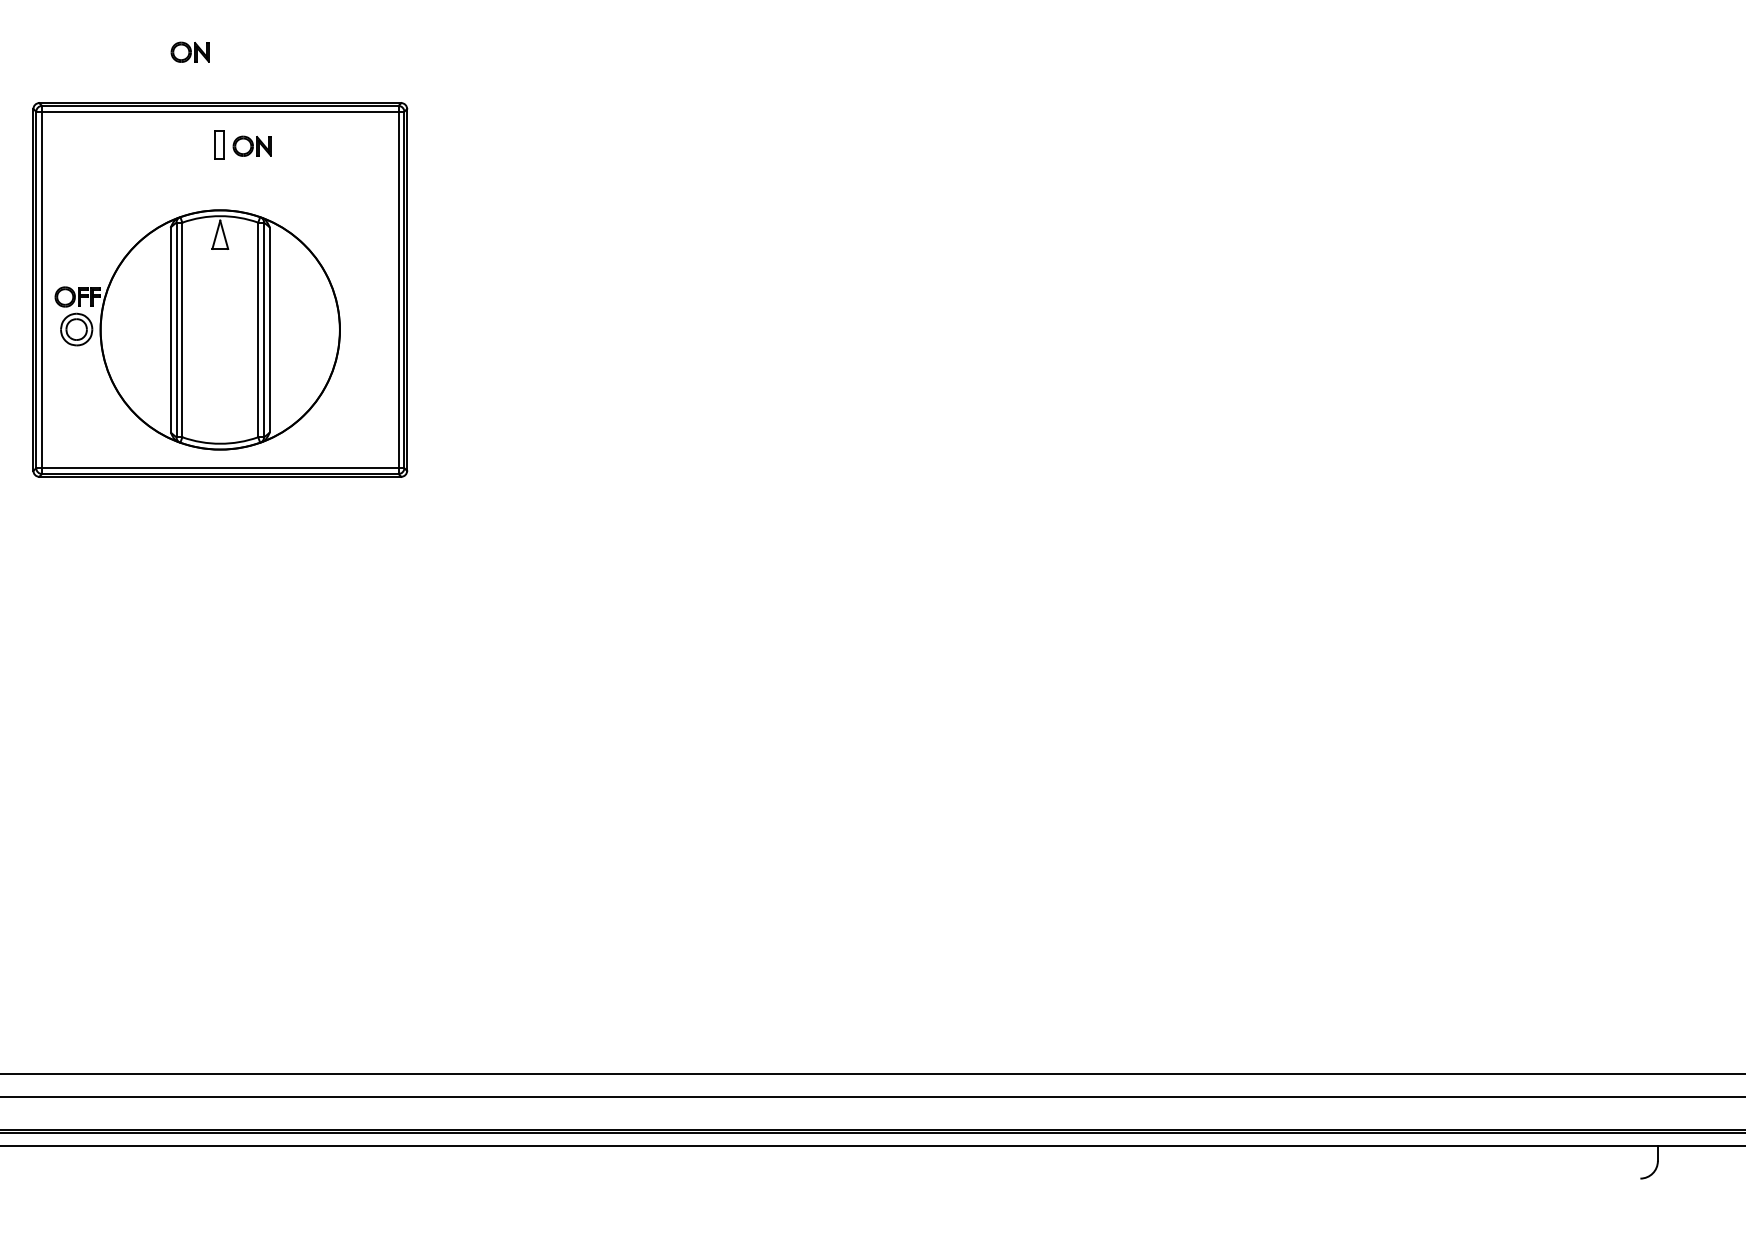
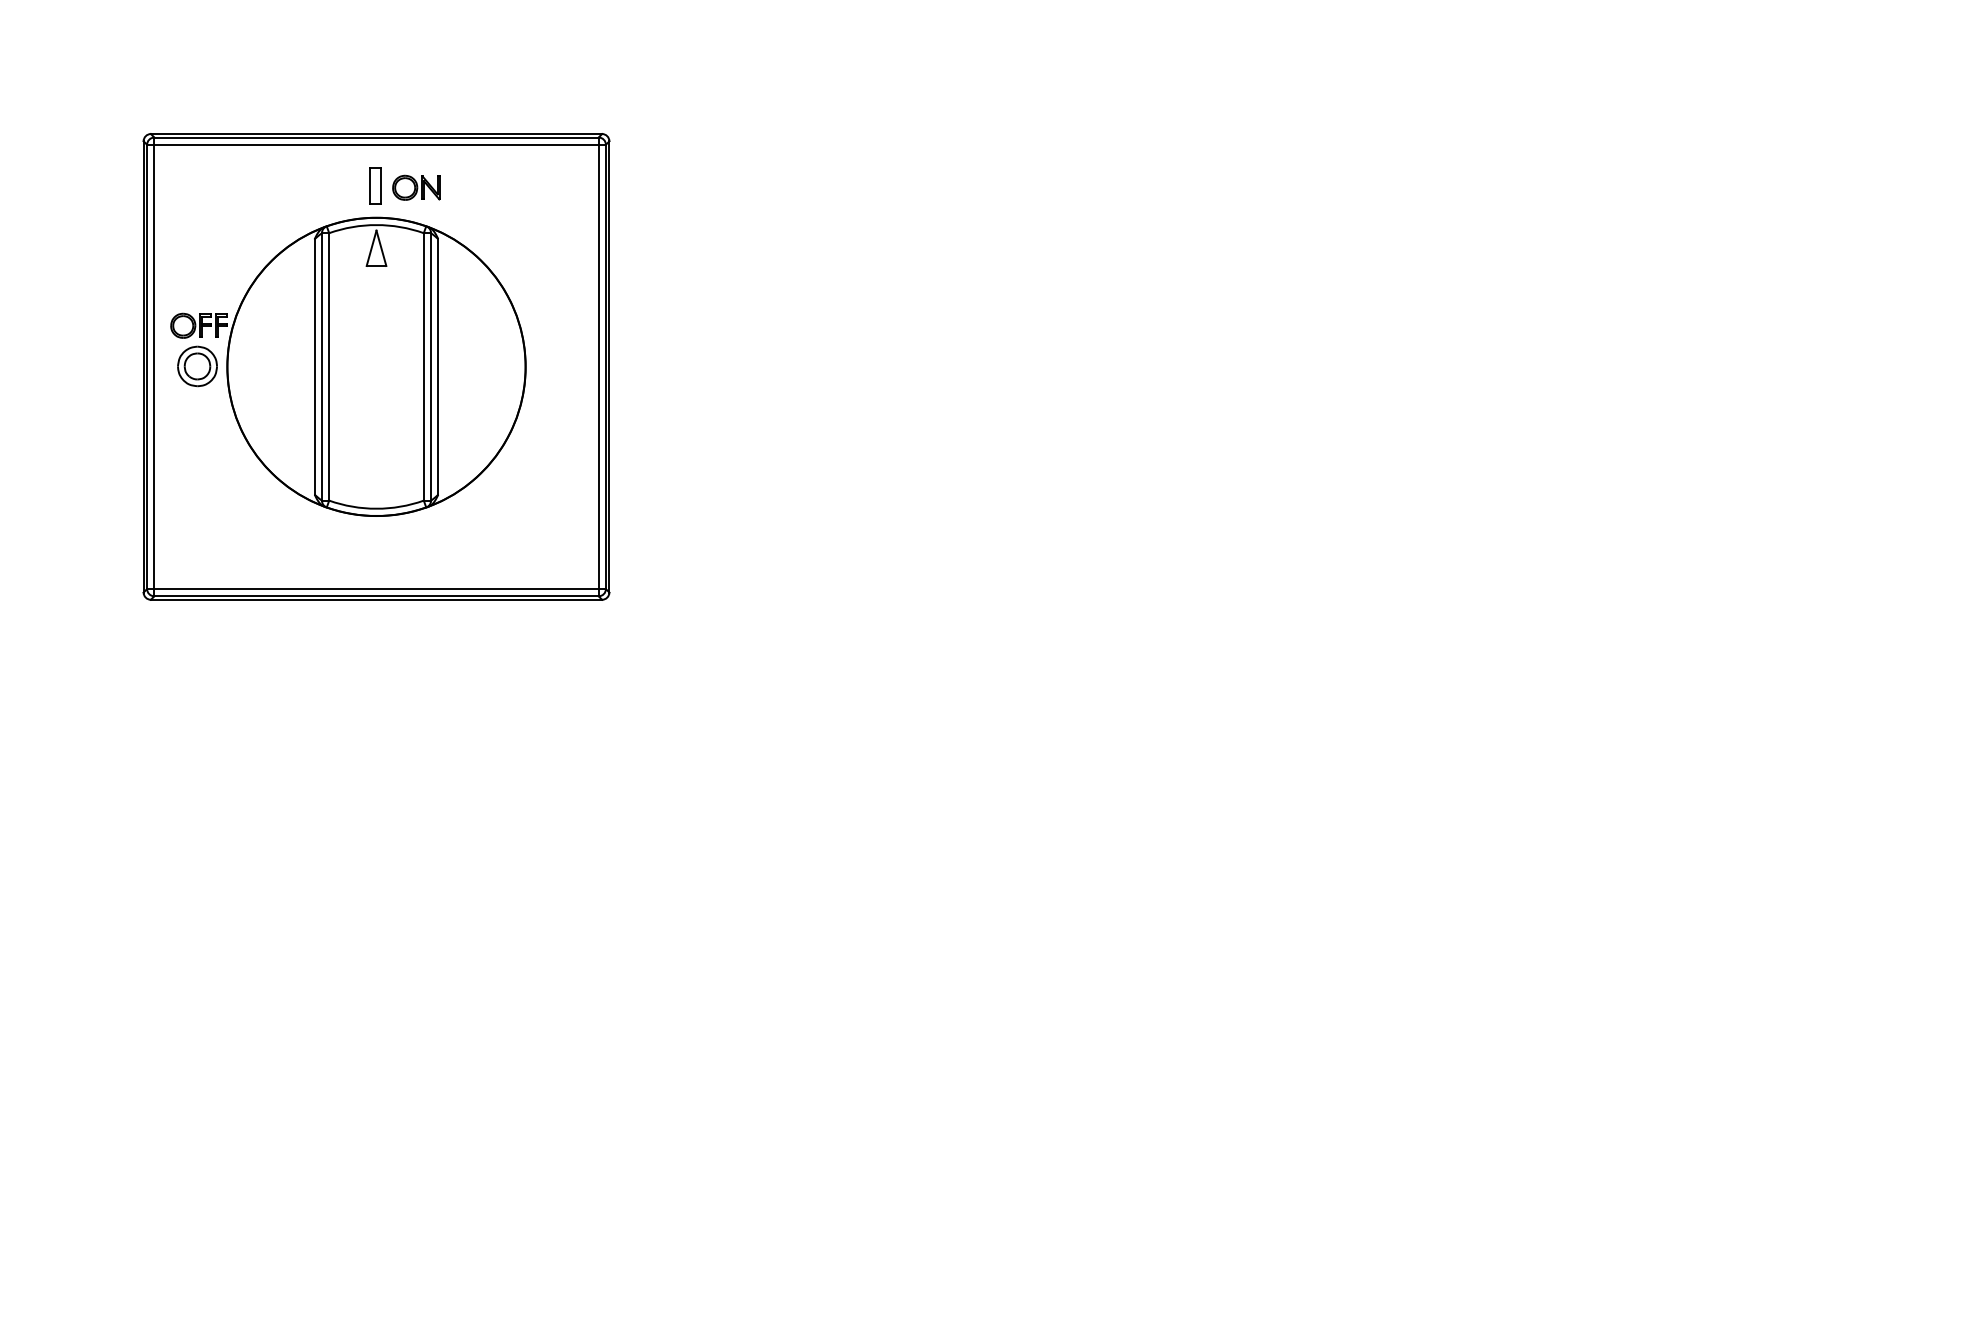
part: (189, 51) -> (338, 69), removed
part: (197, 329) -> (348, 366), moved

